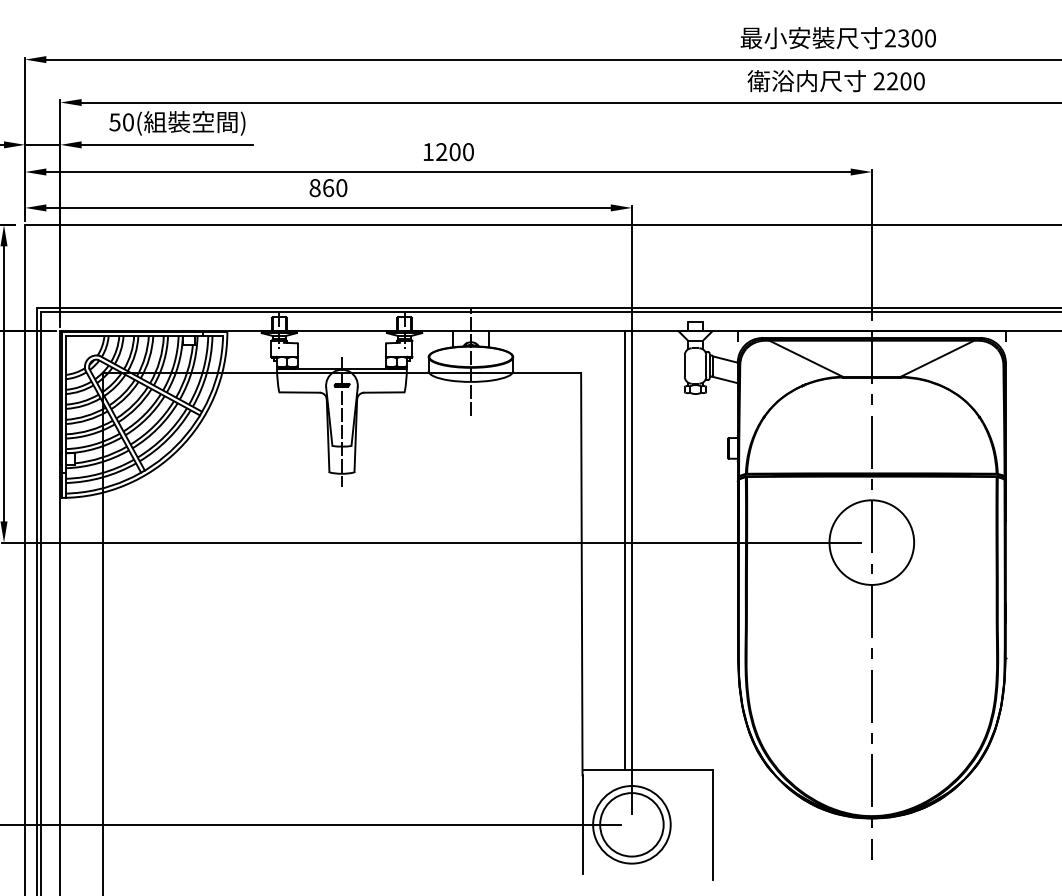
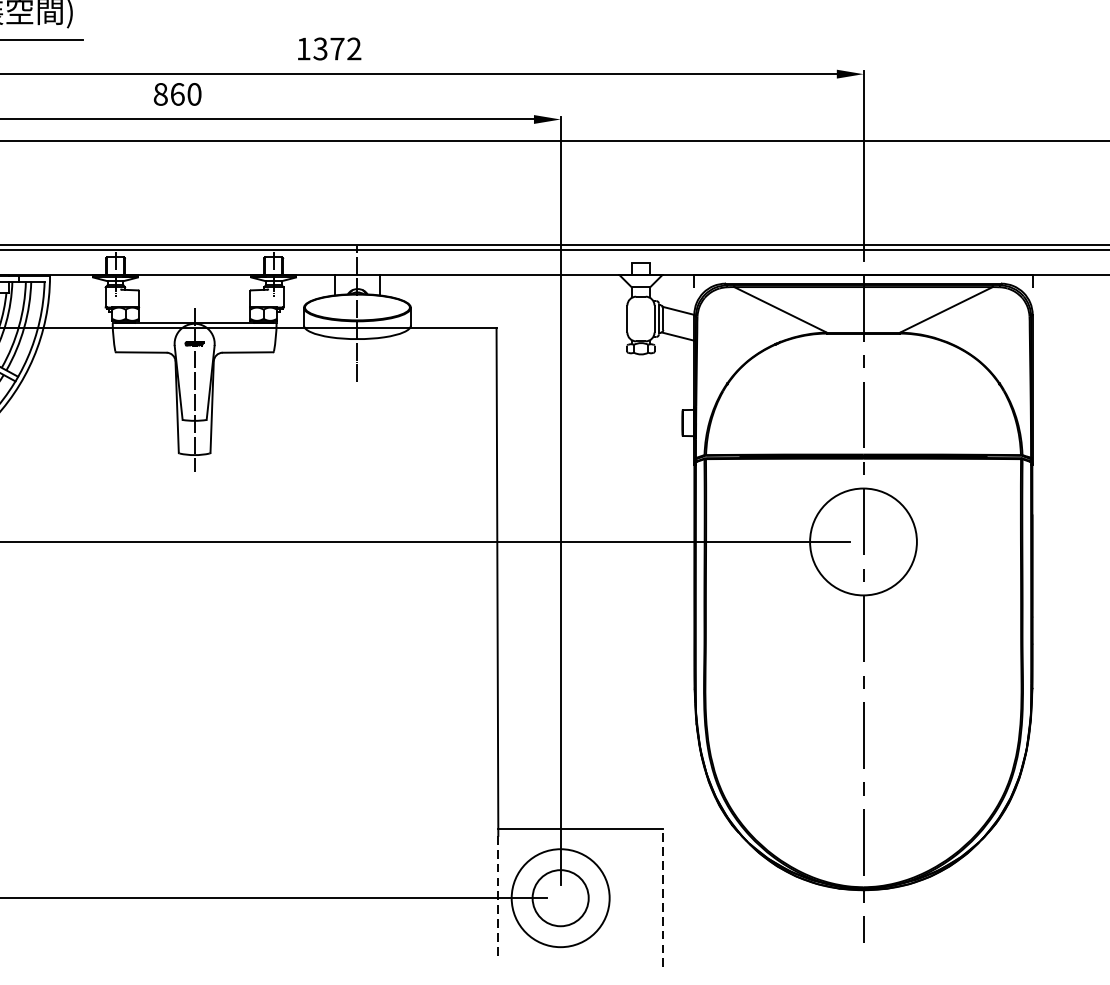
text: (454, 152) -> (336, 49), 1200 -> 1372
line: (624, 550) -> (551, 551), removed
circle: (631, 824) -> (560, 897), size x0.7
line: (713, 824) -> (663, 897), solid -> dashed
line: (582, 825) -> (498, 899), solid -> dashed

